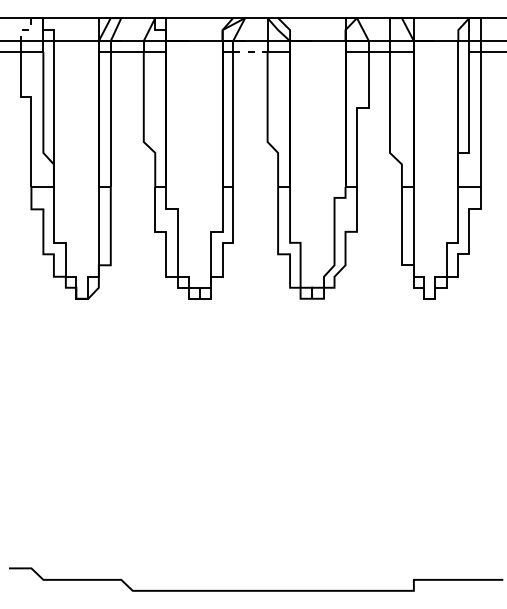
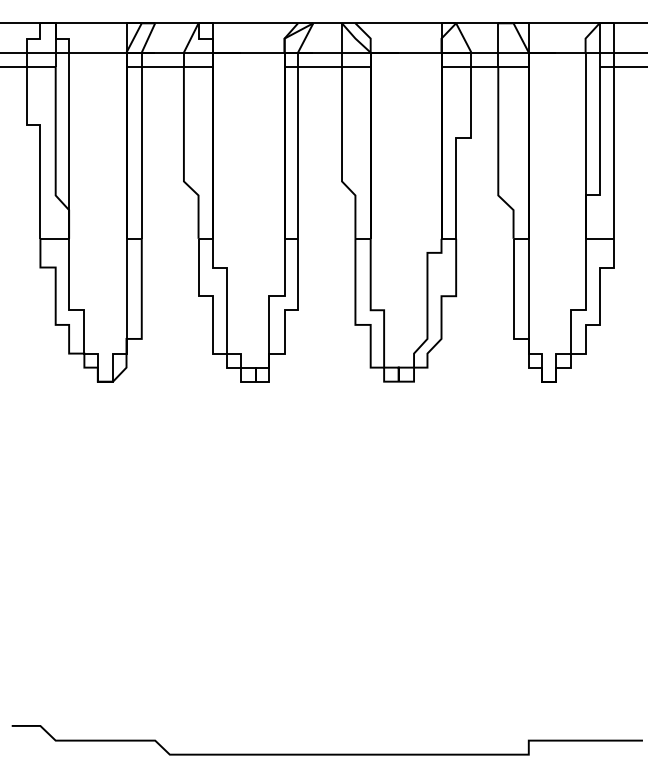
line: (26, 30) -> (33, 38), dashed -> solid
line: (250, 51) -> (320, 66), dashed -> solid

